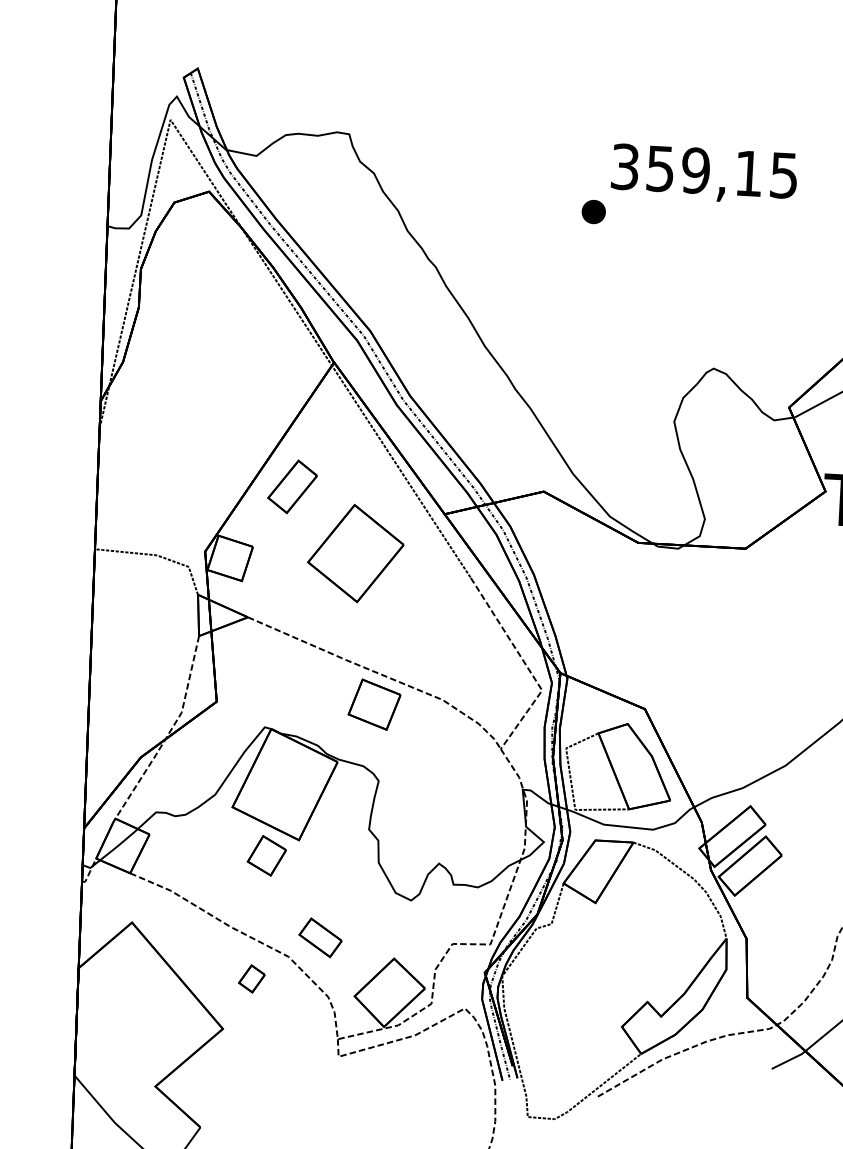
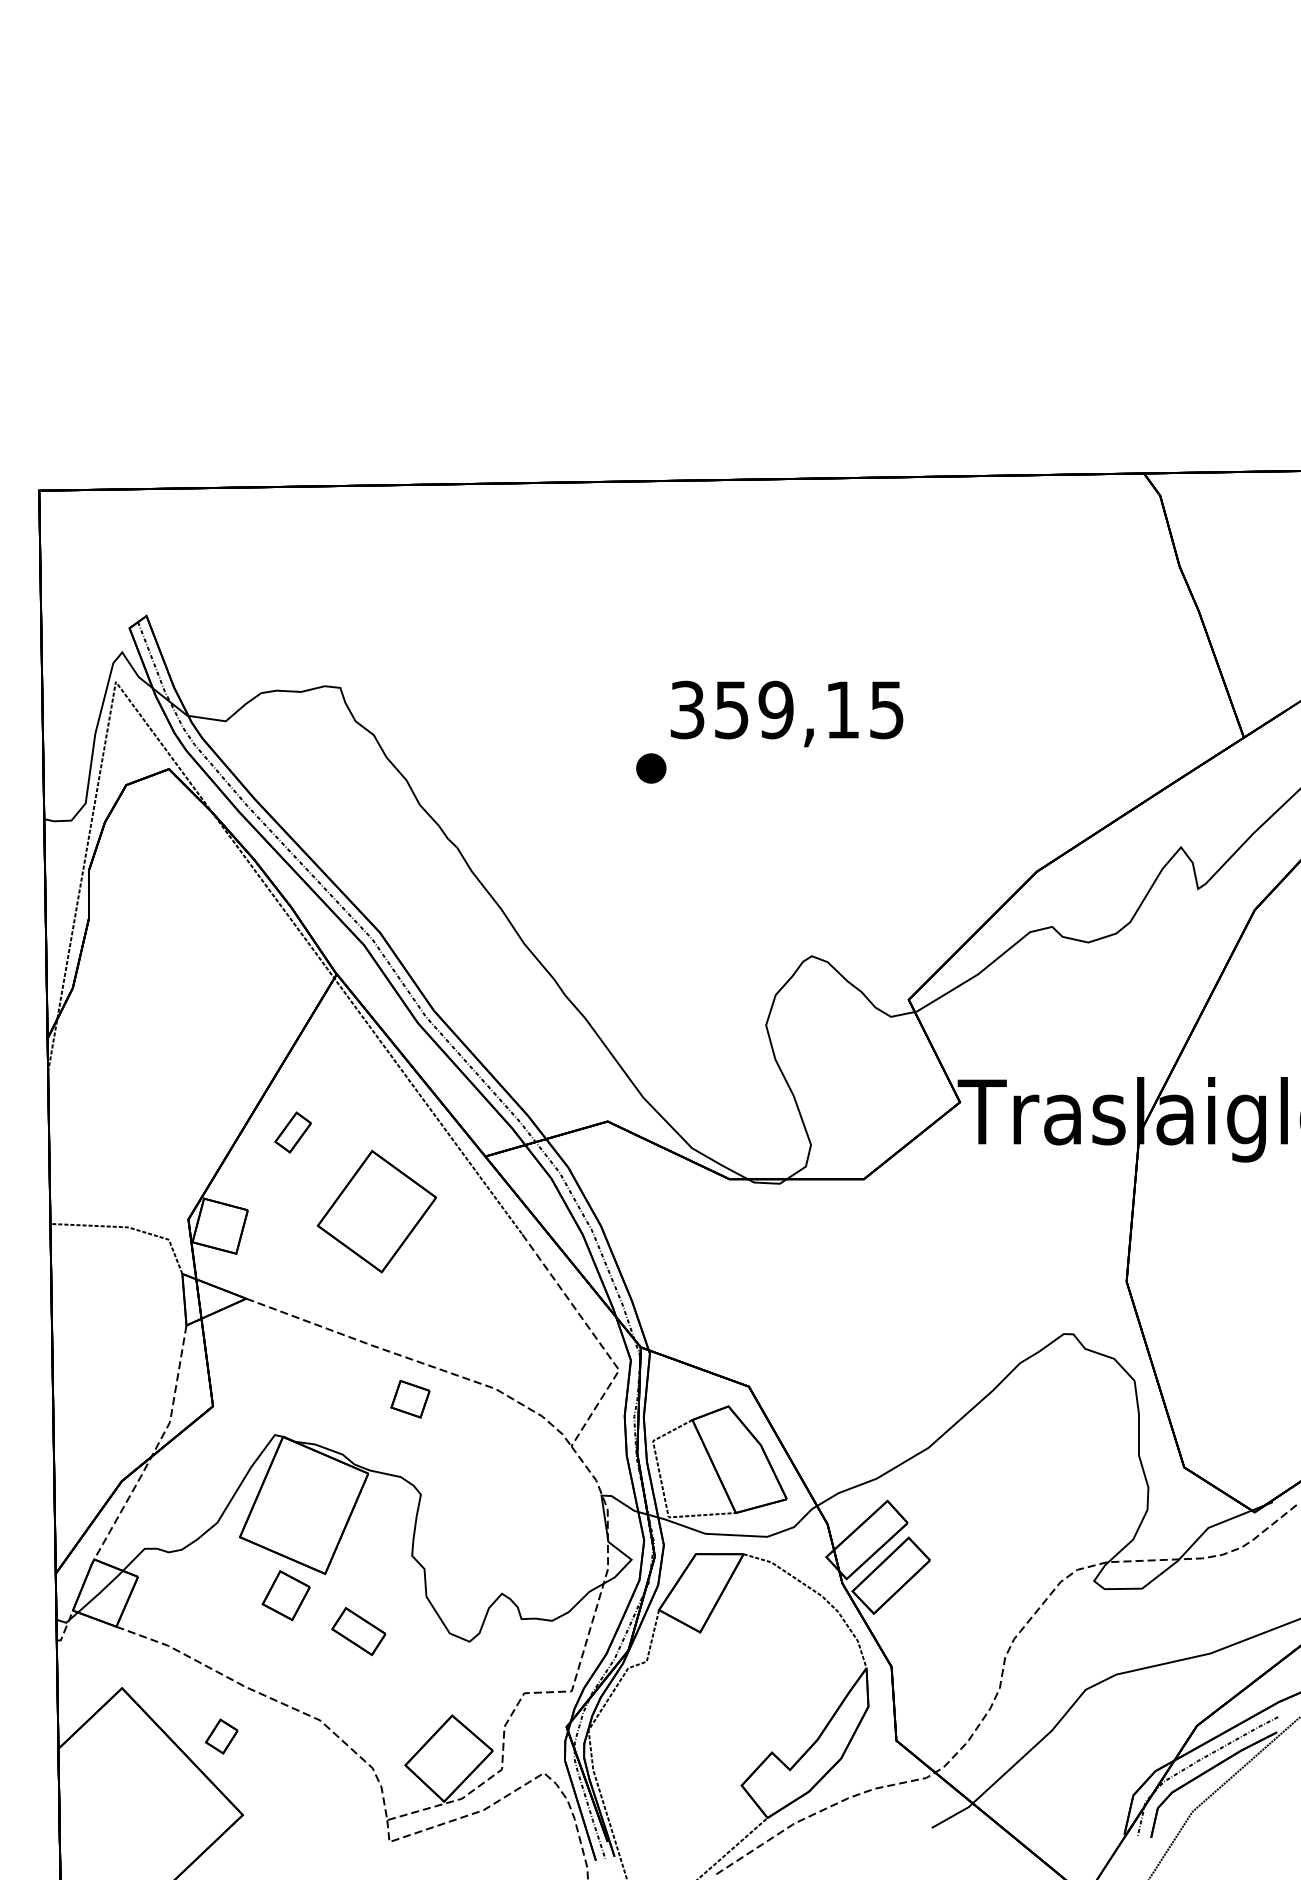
part: (291, 486) -> (292, 1132), size x0.6
part: (374, 703) -> (410, 1398), size x0.6
part: (320, 937) -> (358, 1631), moved
part: (251, 978) -> (221, 1736), moved

